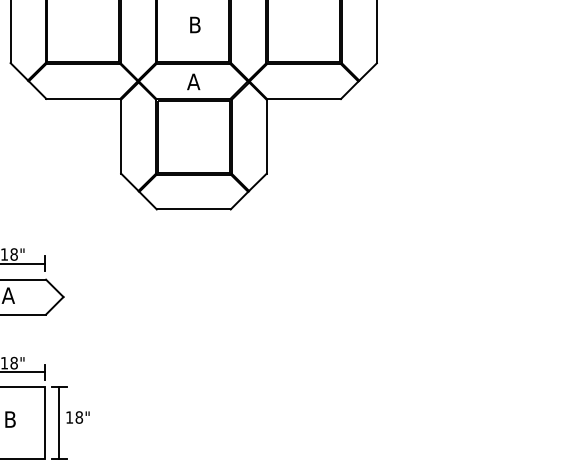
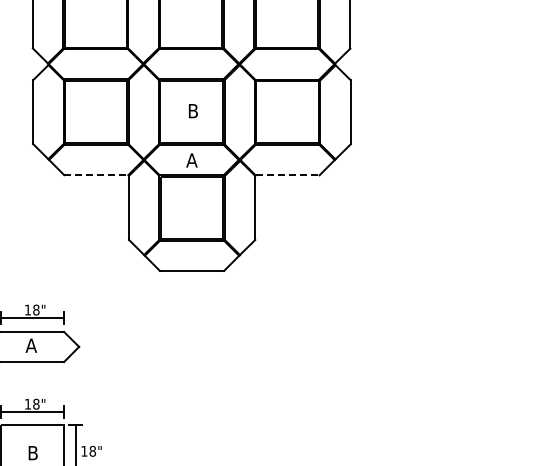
line: (83, 99) -> (96, 175), solid -> dashed
line: (305, 99) -> (288, 175), solid -> dashed

